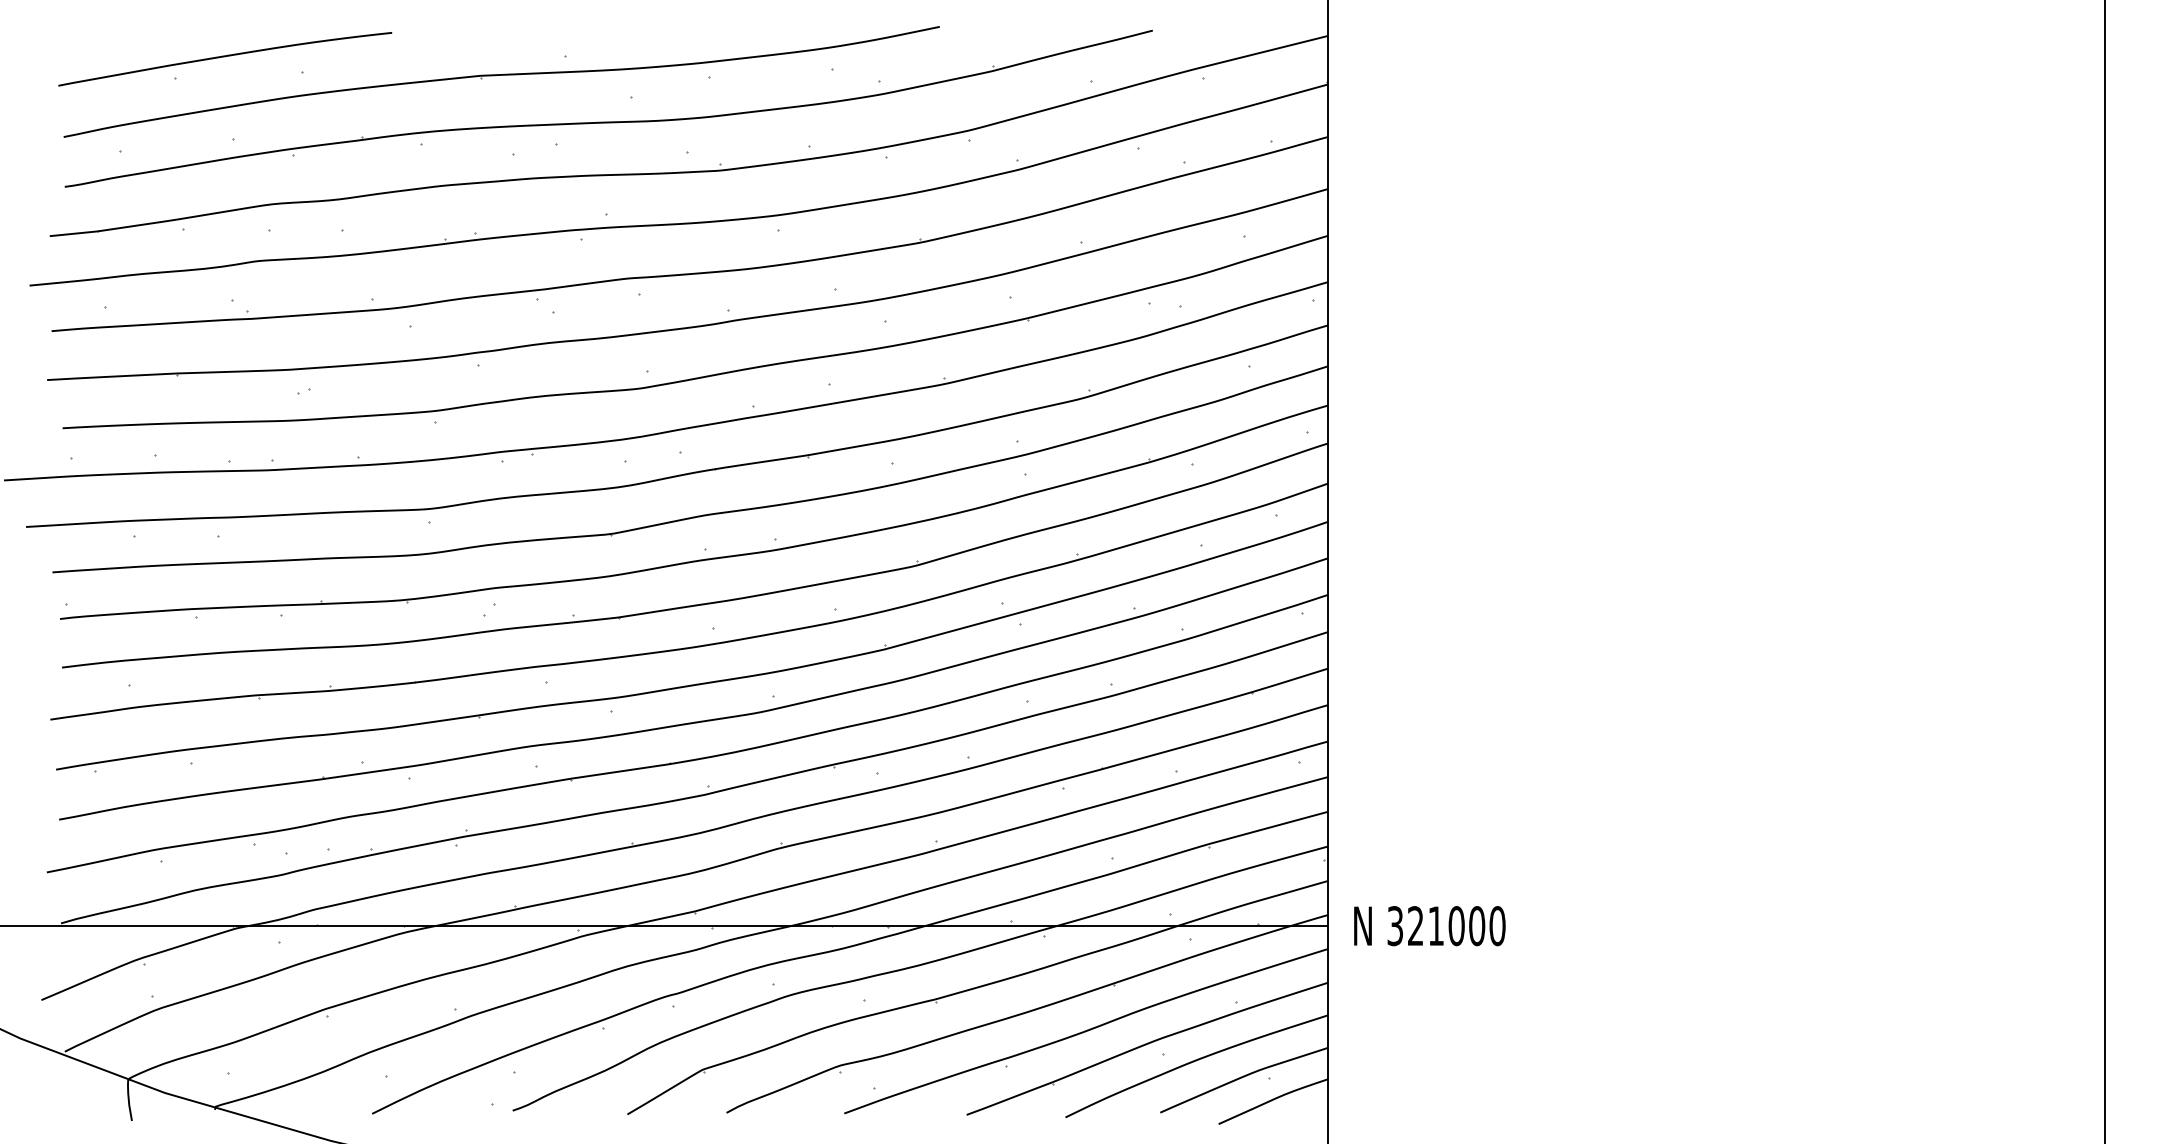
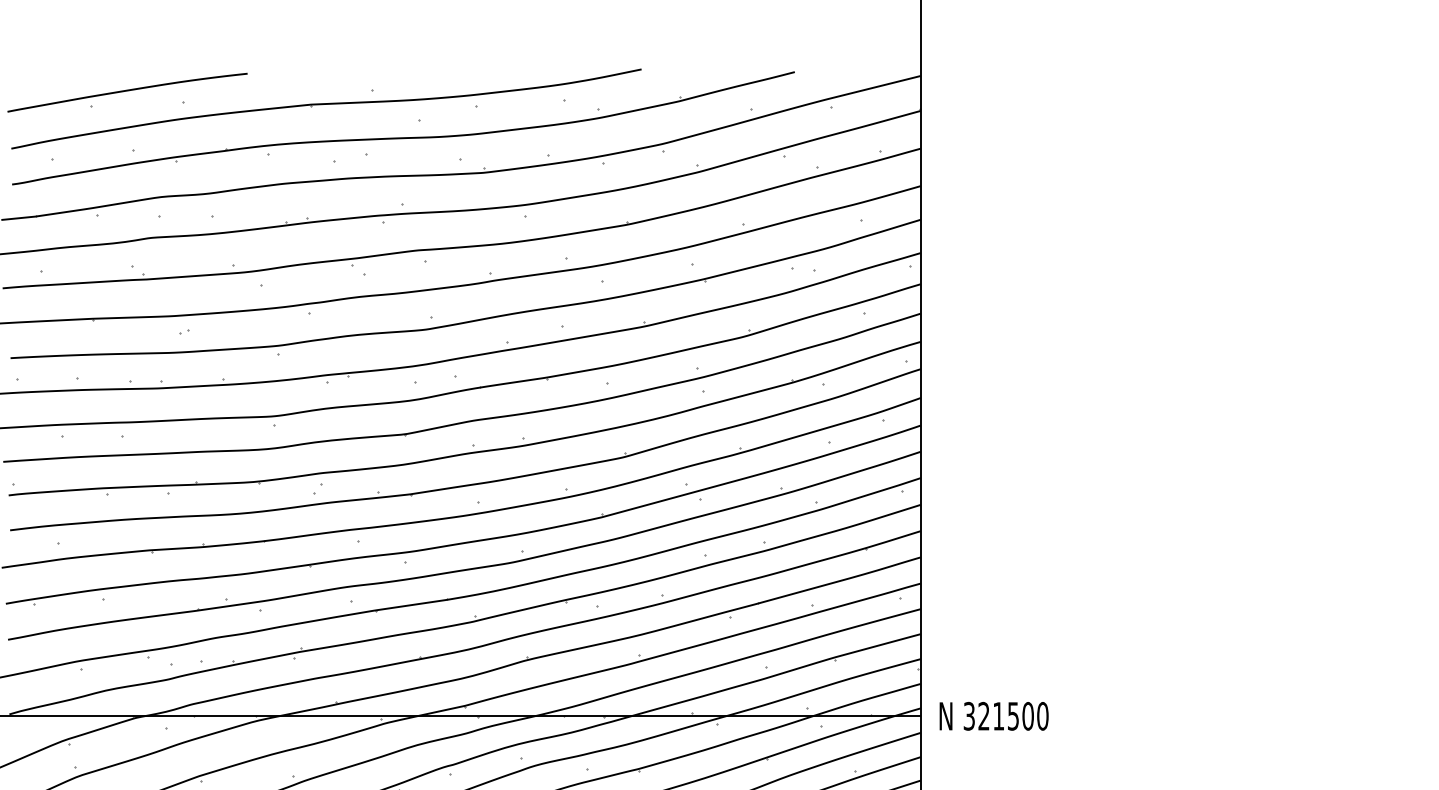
text: (1456, 926) -> (1013, 716), 321000 -> 321500

